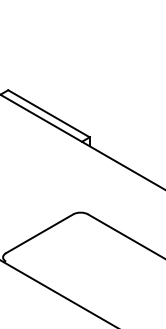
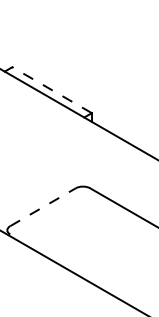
line: (48, 113) -> (51, 89), solid -> dashed
line: (39, 233) -> (42, 206), solid -> dashed

